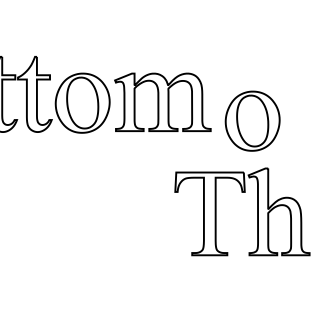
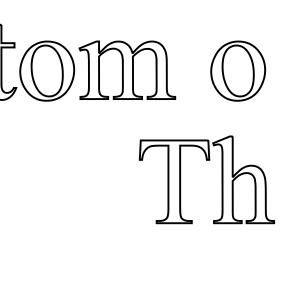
part: (252, 120) -> (237, 70), moved

